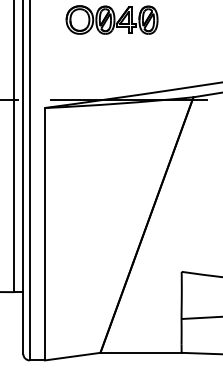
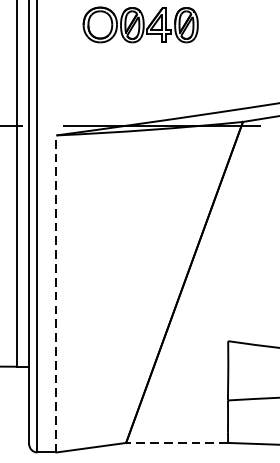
line: (44, 233) -> (55, 293), solid -> dashed
line: (141, 352) -> (177, 442), solid -> dashed

